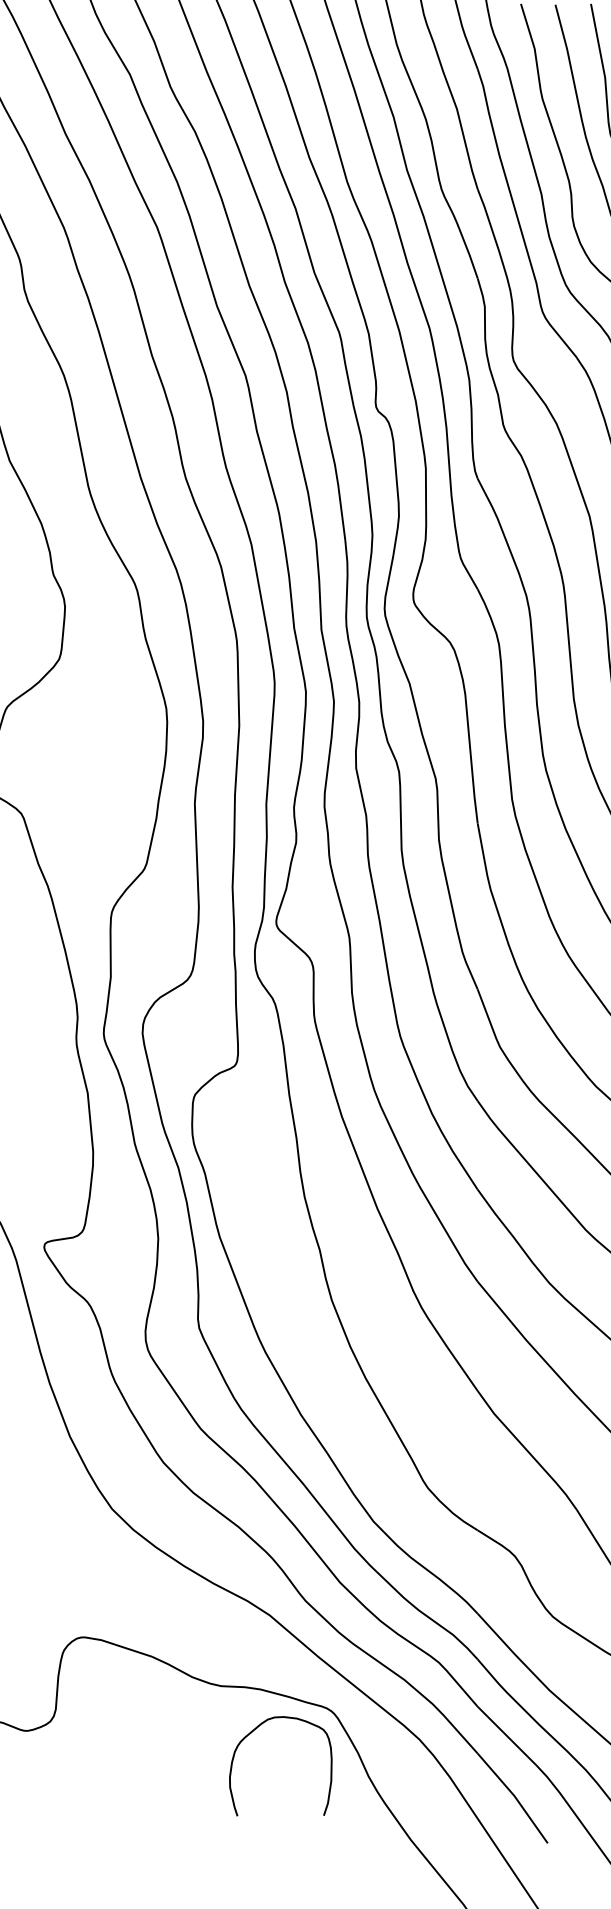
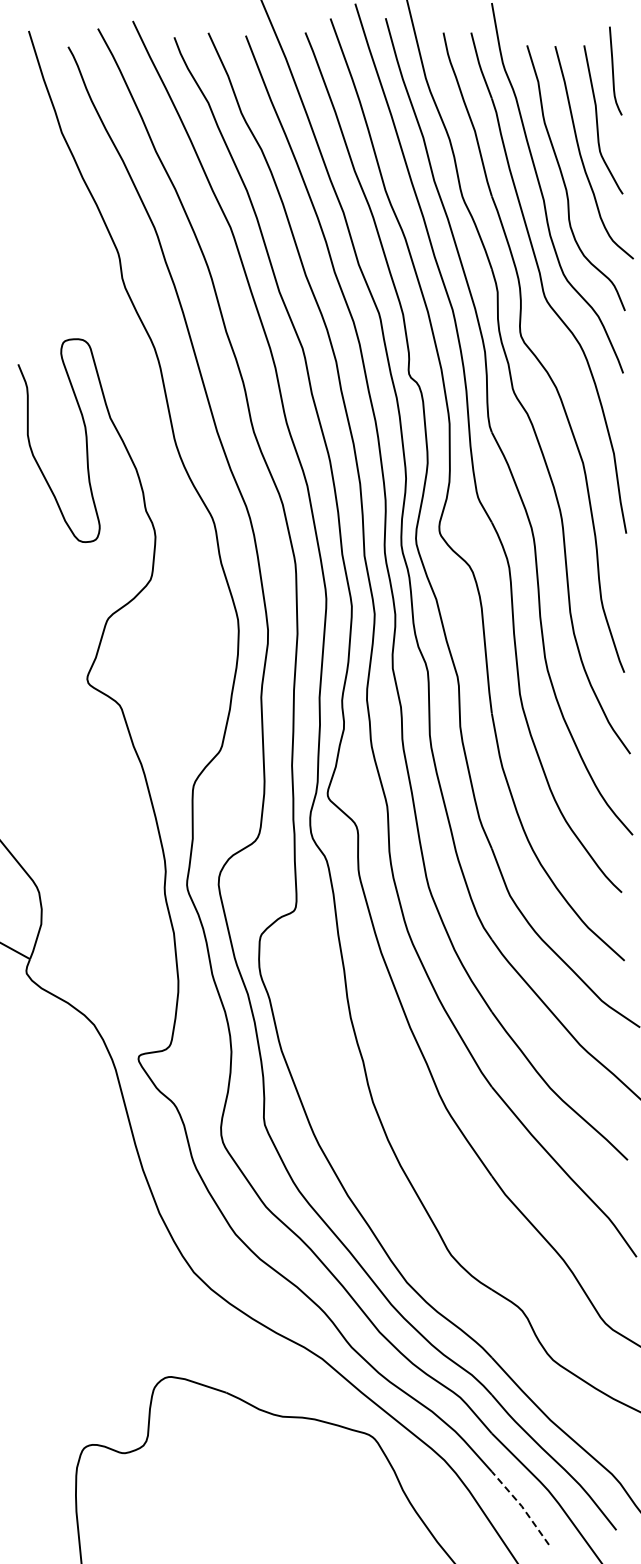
curve: (256, 1730) -> (311, 1452), removed
line: (514, 1796) -> (521, 1506), solid -> dashed

